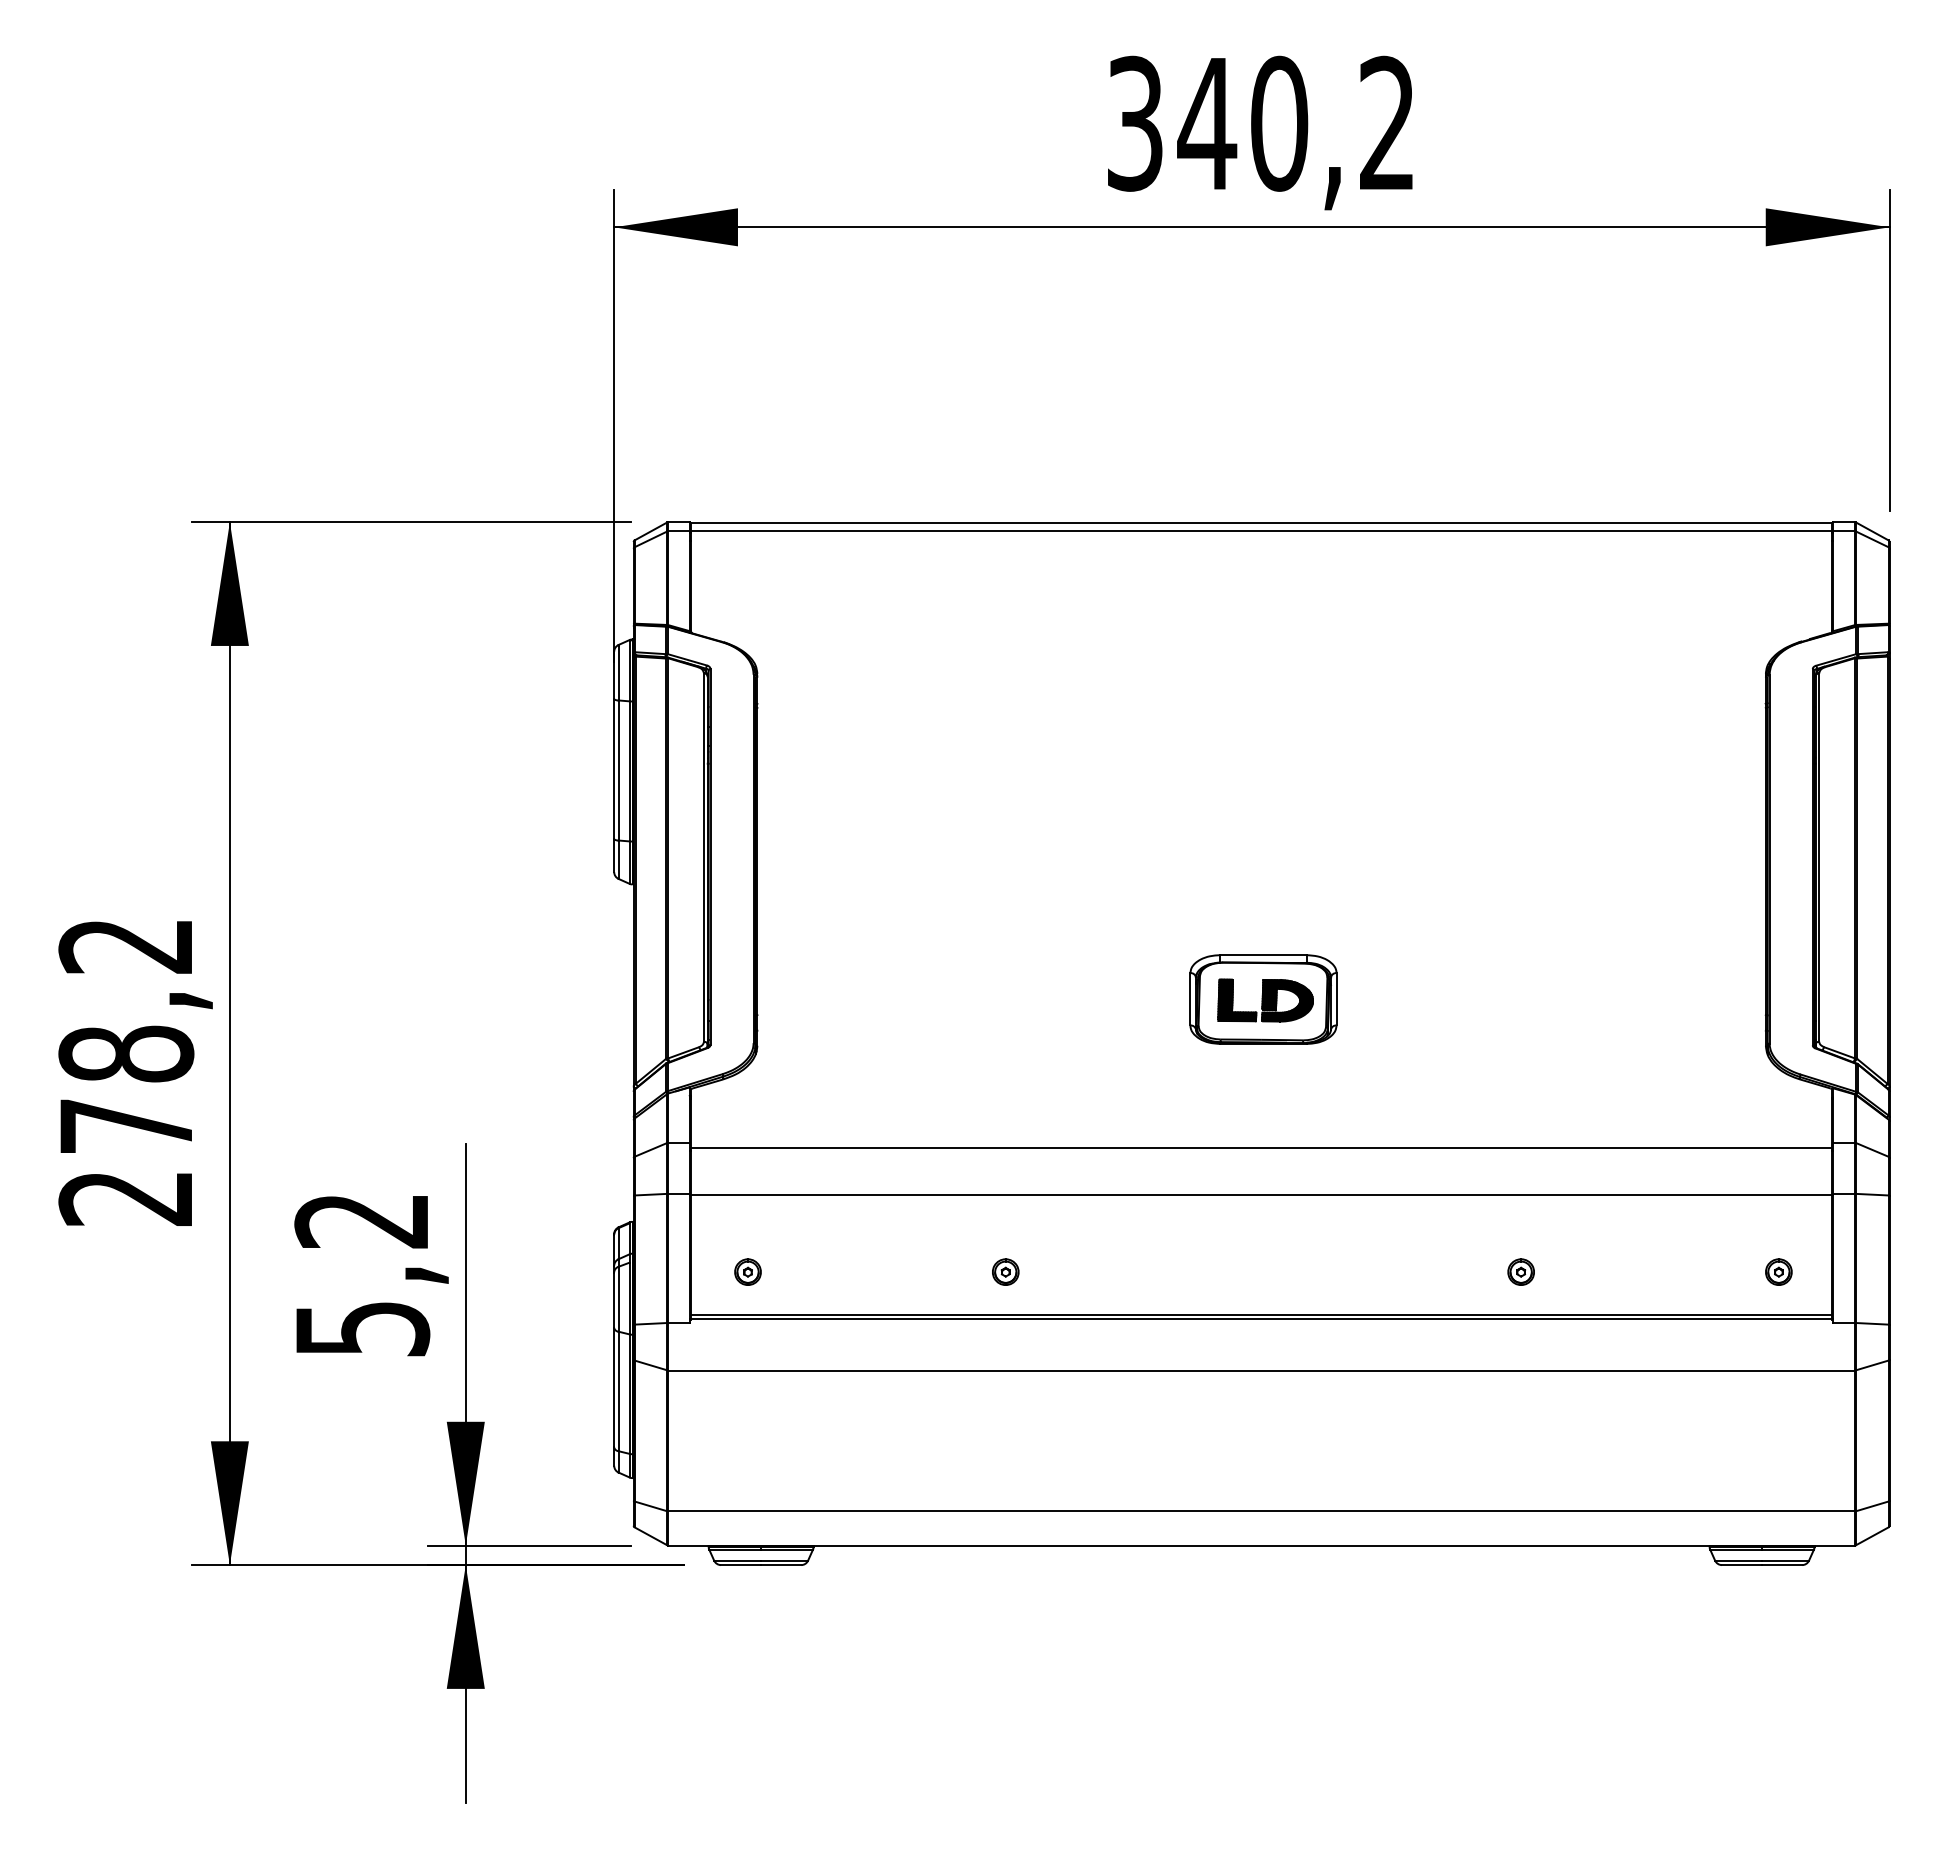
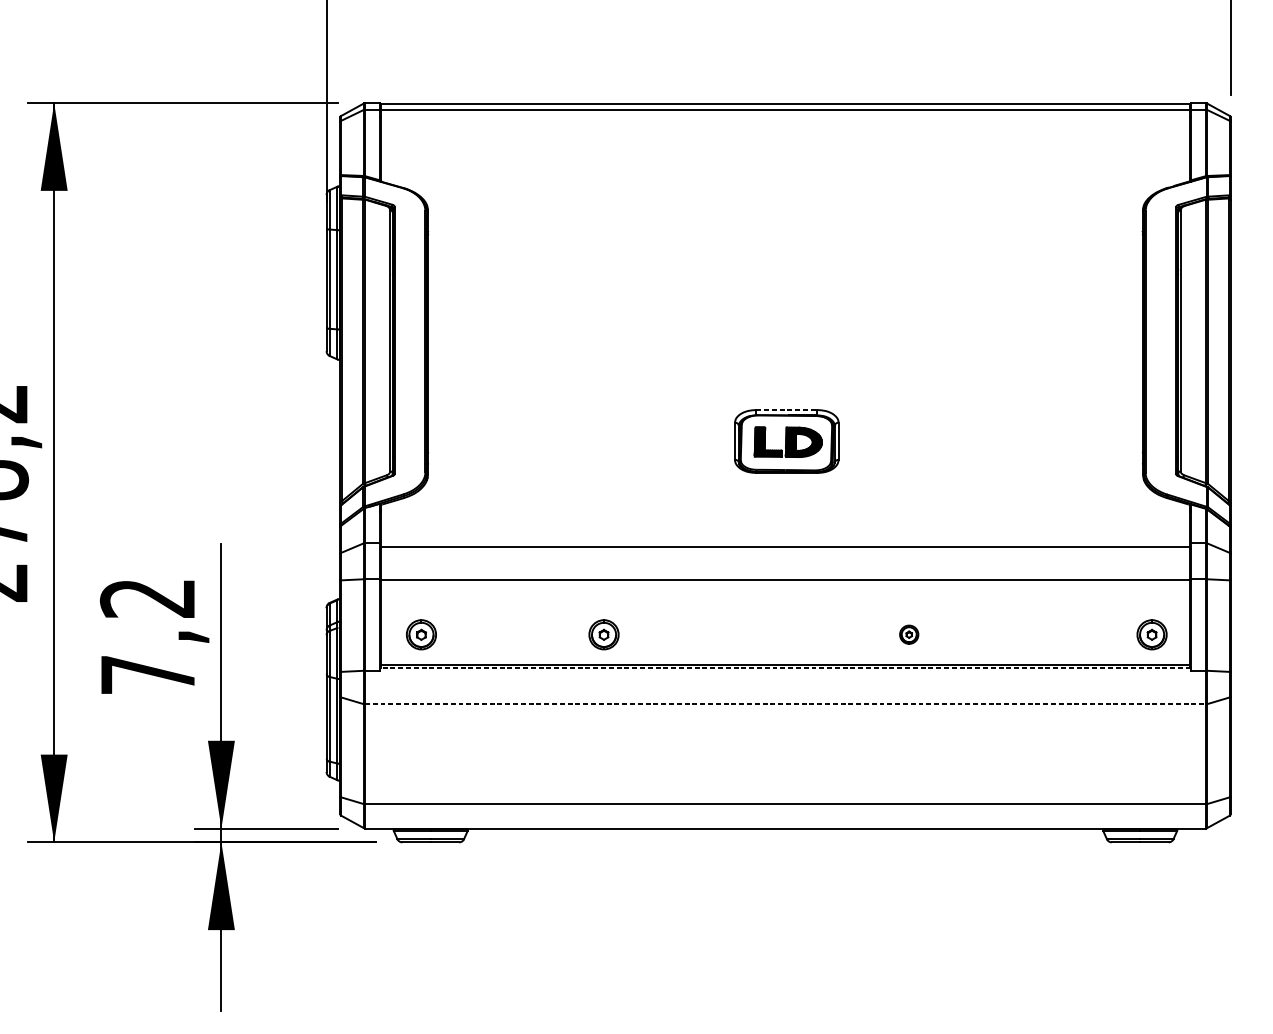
line: (1263, 955) -> (786, 410), solid -> dashed
part: (747, 1271) -> (421, 634), size x1.6
part: (1005, 1271) -> (603, 634), size x1.6
part: (1520, 1271) -> (908, 634), moved
part: (1778, 1271) -> (1151, 634), size x1.6
line: (1261, 1319) -> (785, 668), solid -> dashed
text: (363, 1329) -> (148, 675), 5,2 -> 7,2
line: (1262, 1370) -> (786, 704), solid -> dashed

